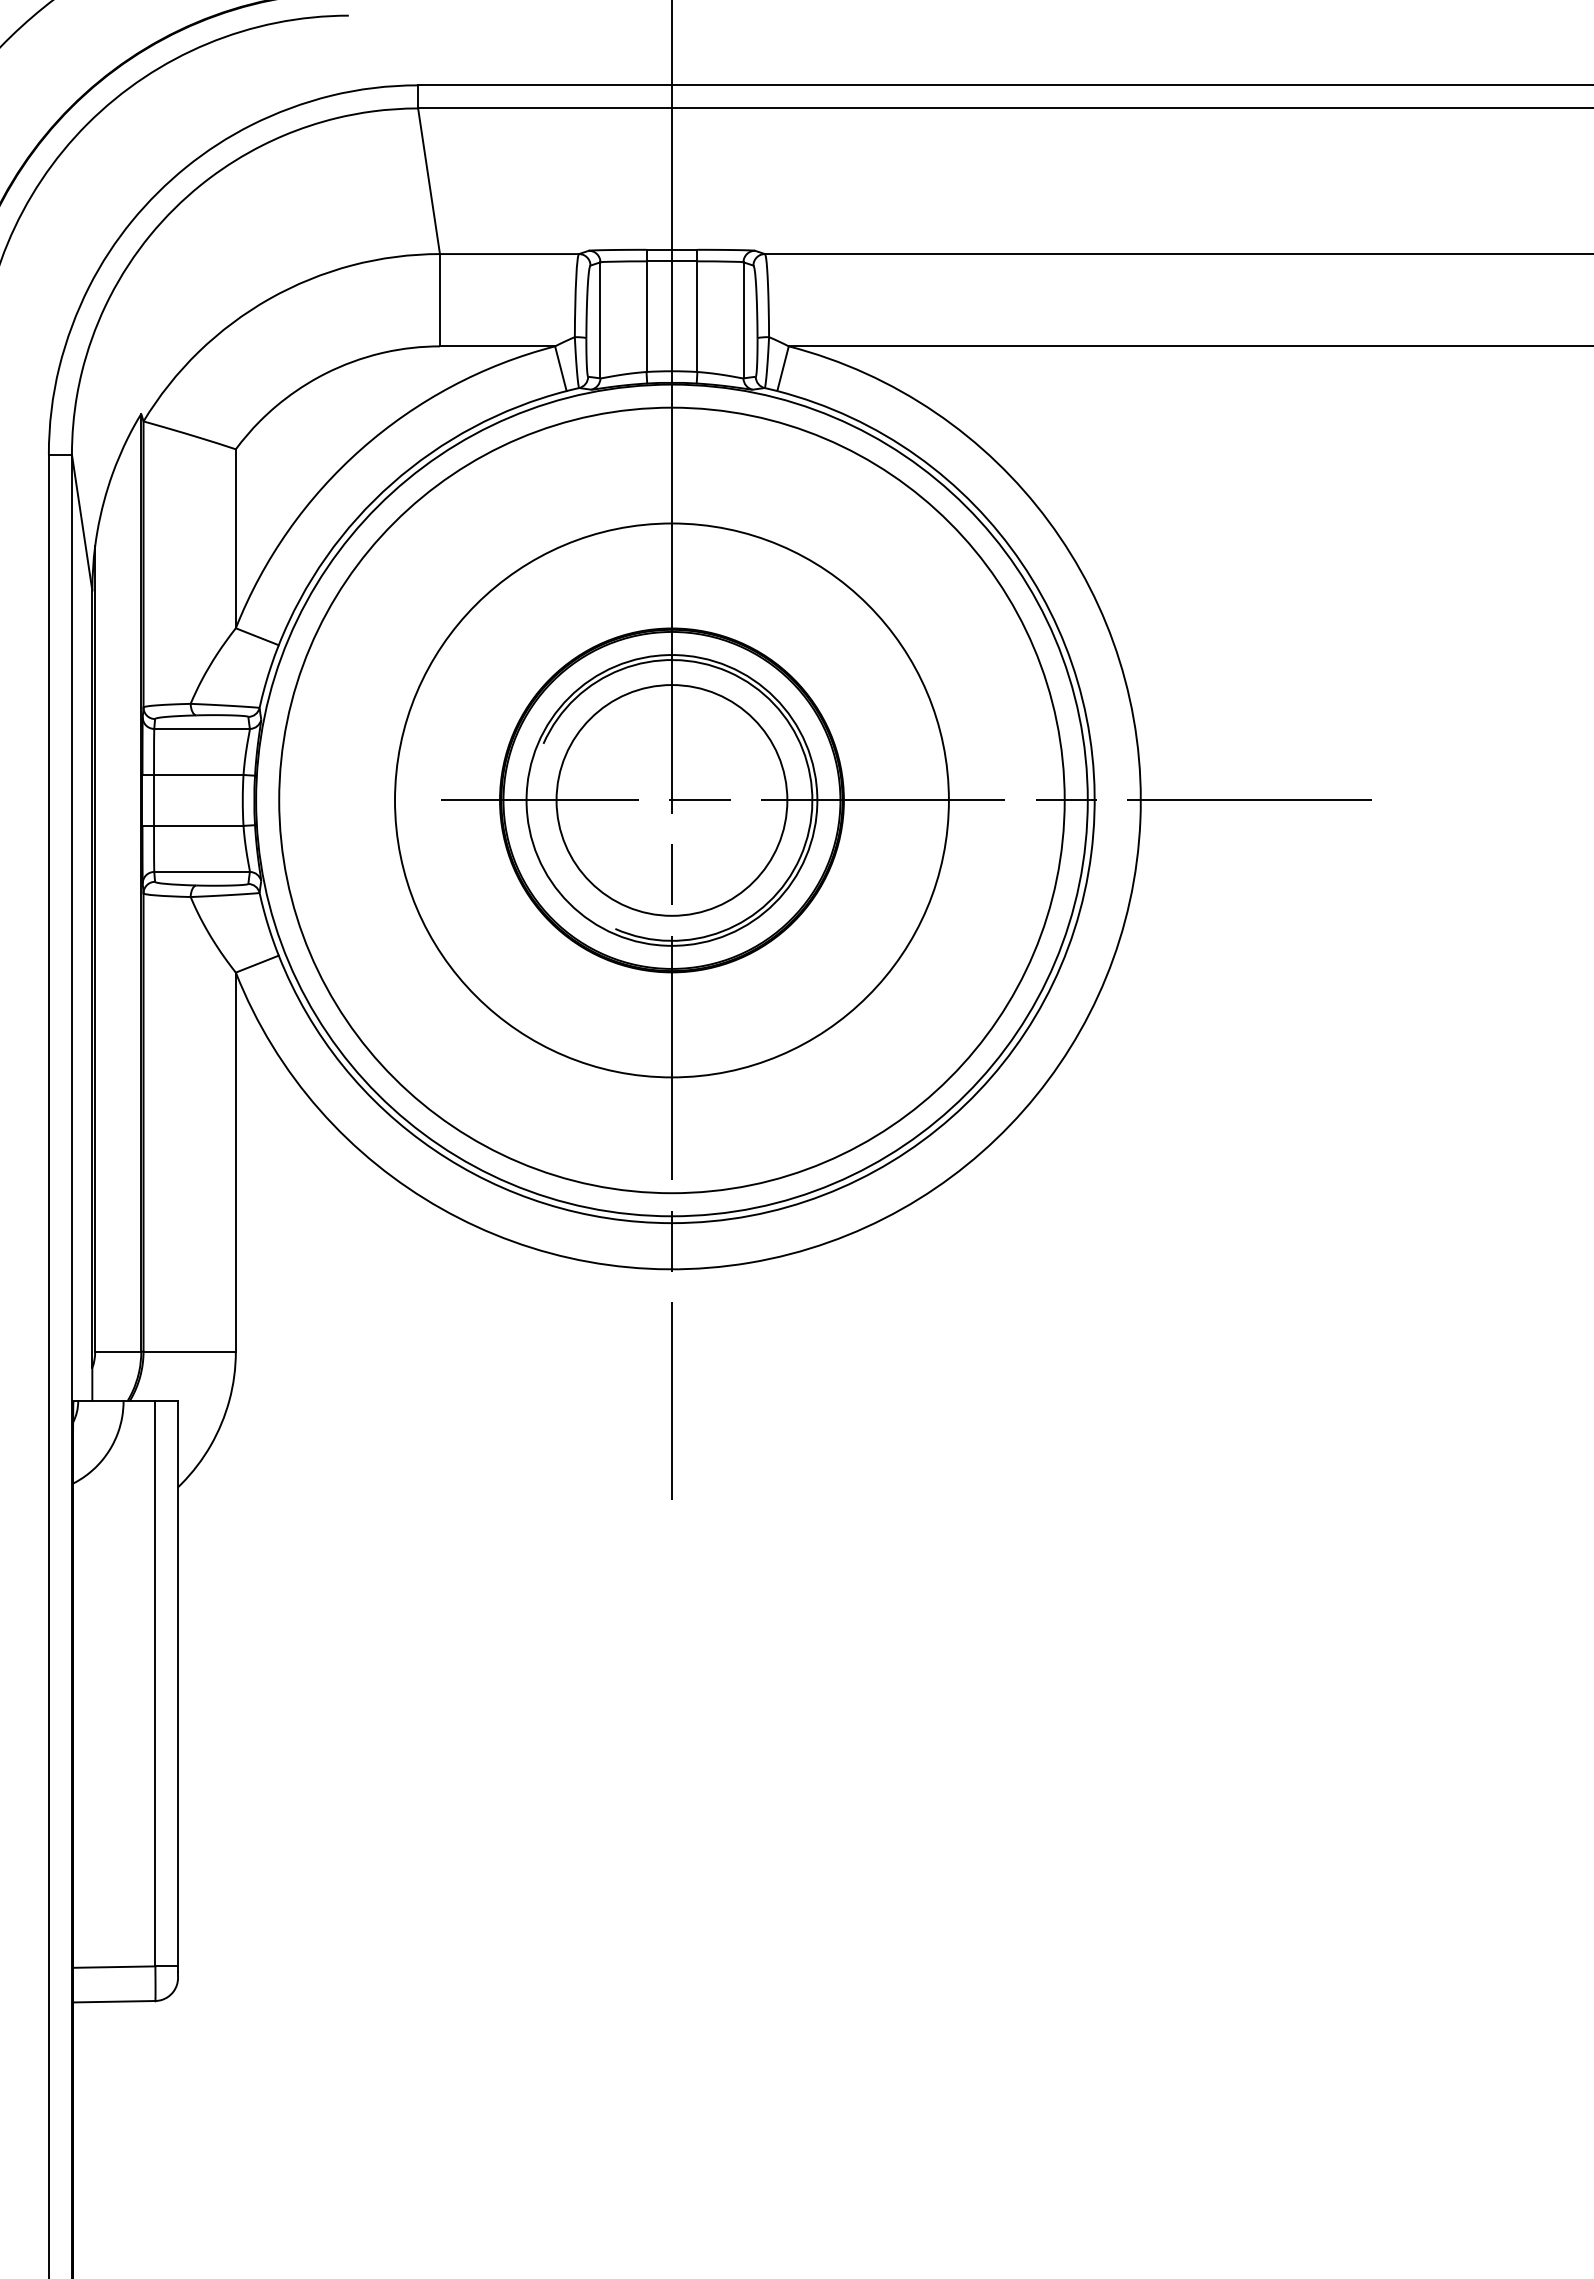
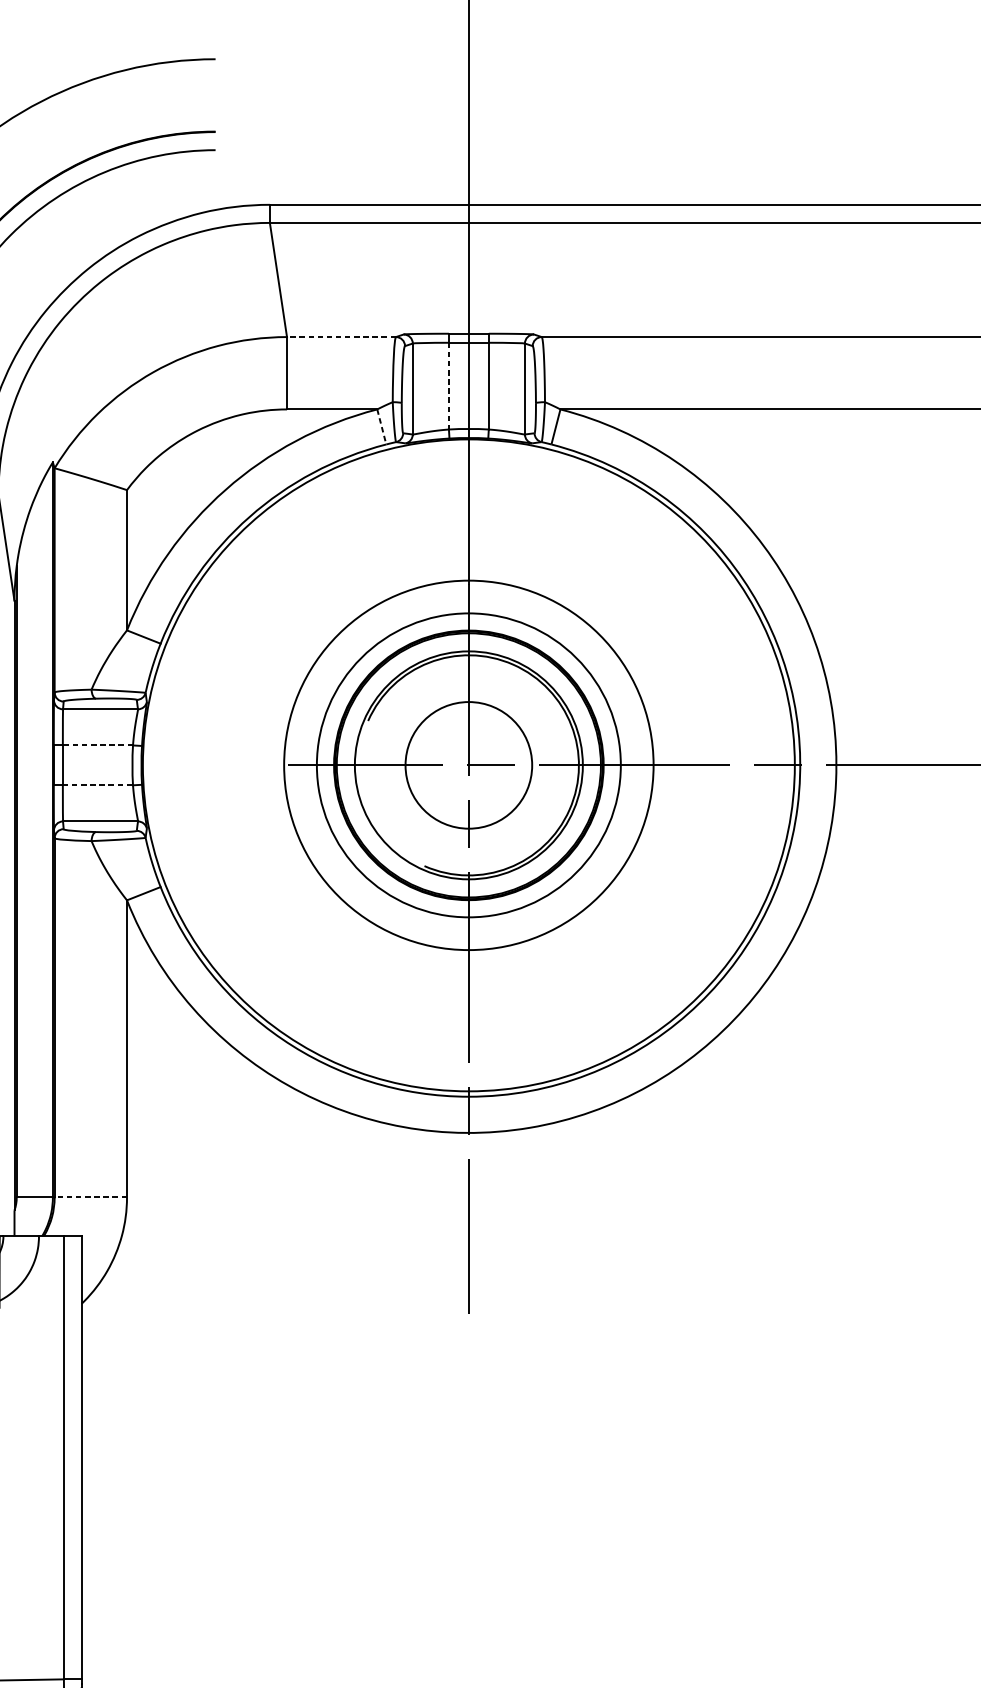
line: (509, 254) -> (341, 337), solid -> dashed
line: (646, 317) -> (448, 386), solid -> dashed
line: (561, 369) -> (382, 427), solid -> dashed
line: (198, 775) -> (97, 745), solid -> dashed
circle: (671, 800) -> (468, 765), size x0.6
circle: (671, 800) -> (468, 765), size x0.7
circle: (671, 800) -> (468, 765), size x0.7
line: (198, 825) -> (97, 785), solid -> dashed
line: (189, 1351) -> (90, 1197), solid -> dashed

